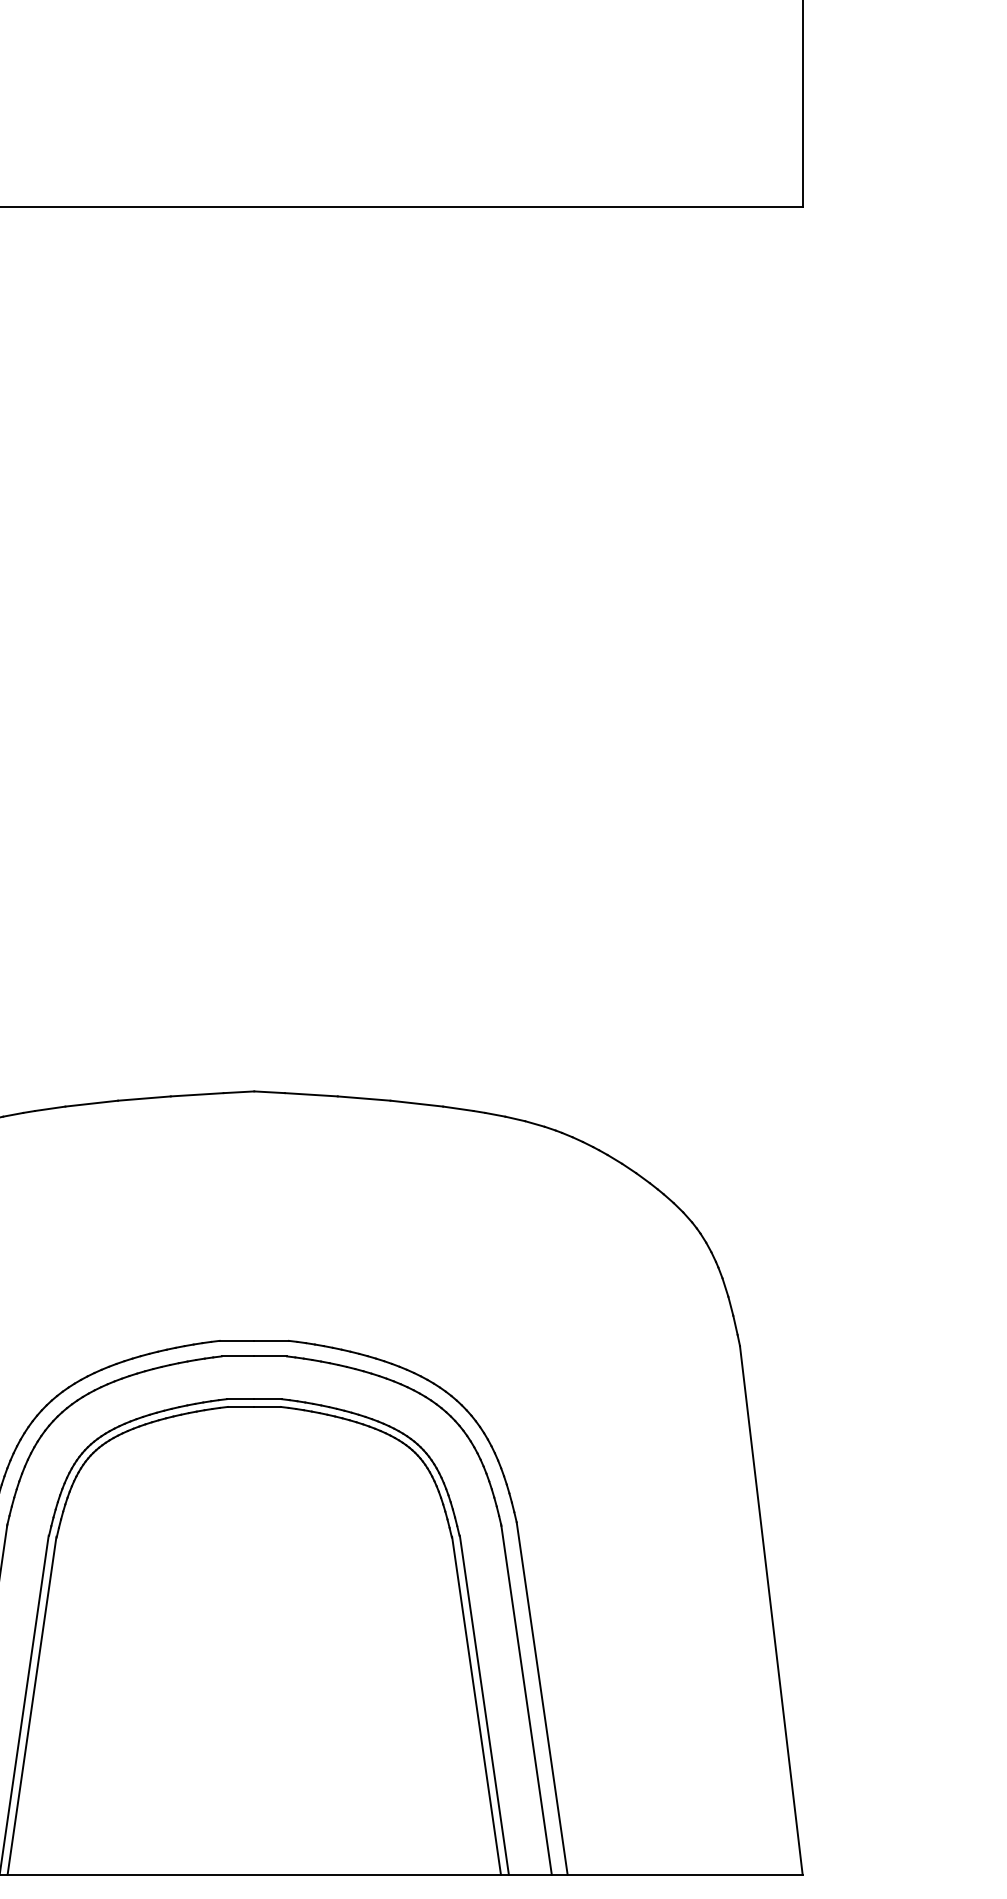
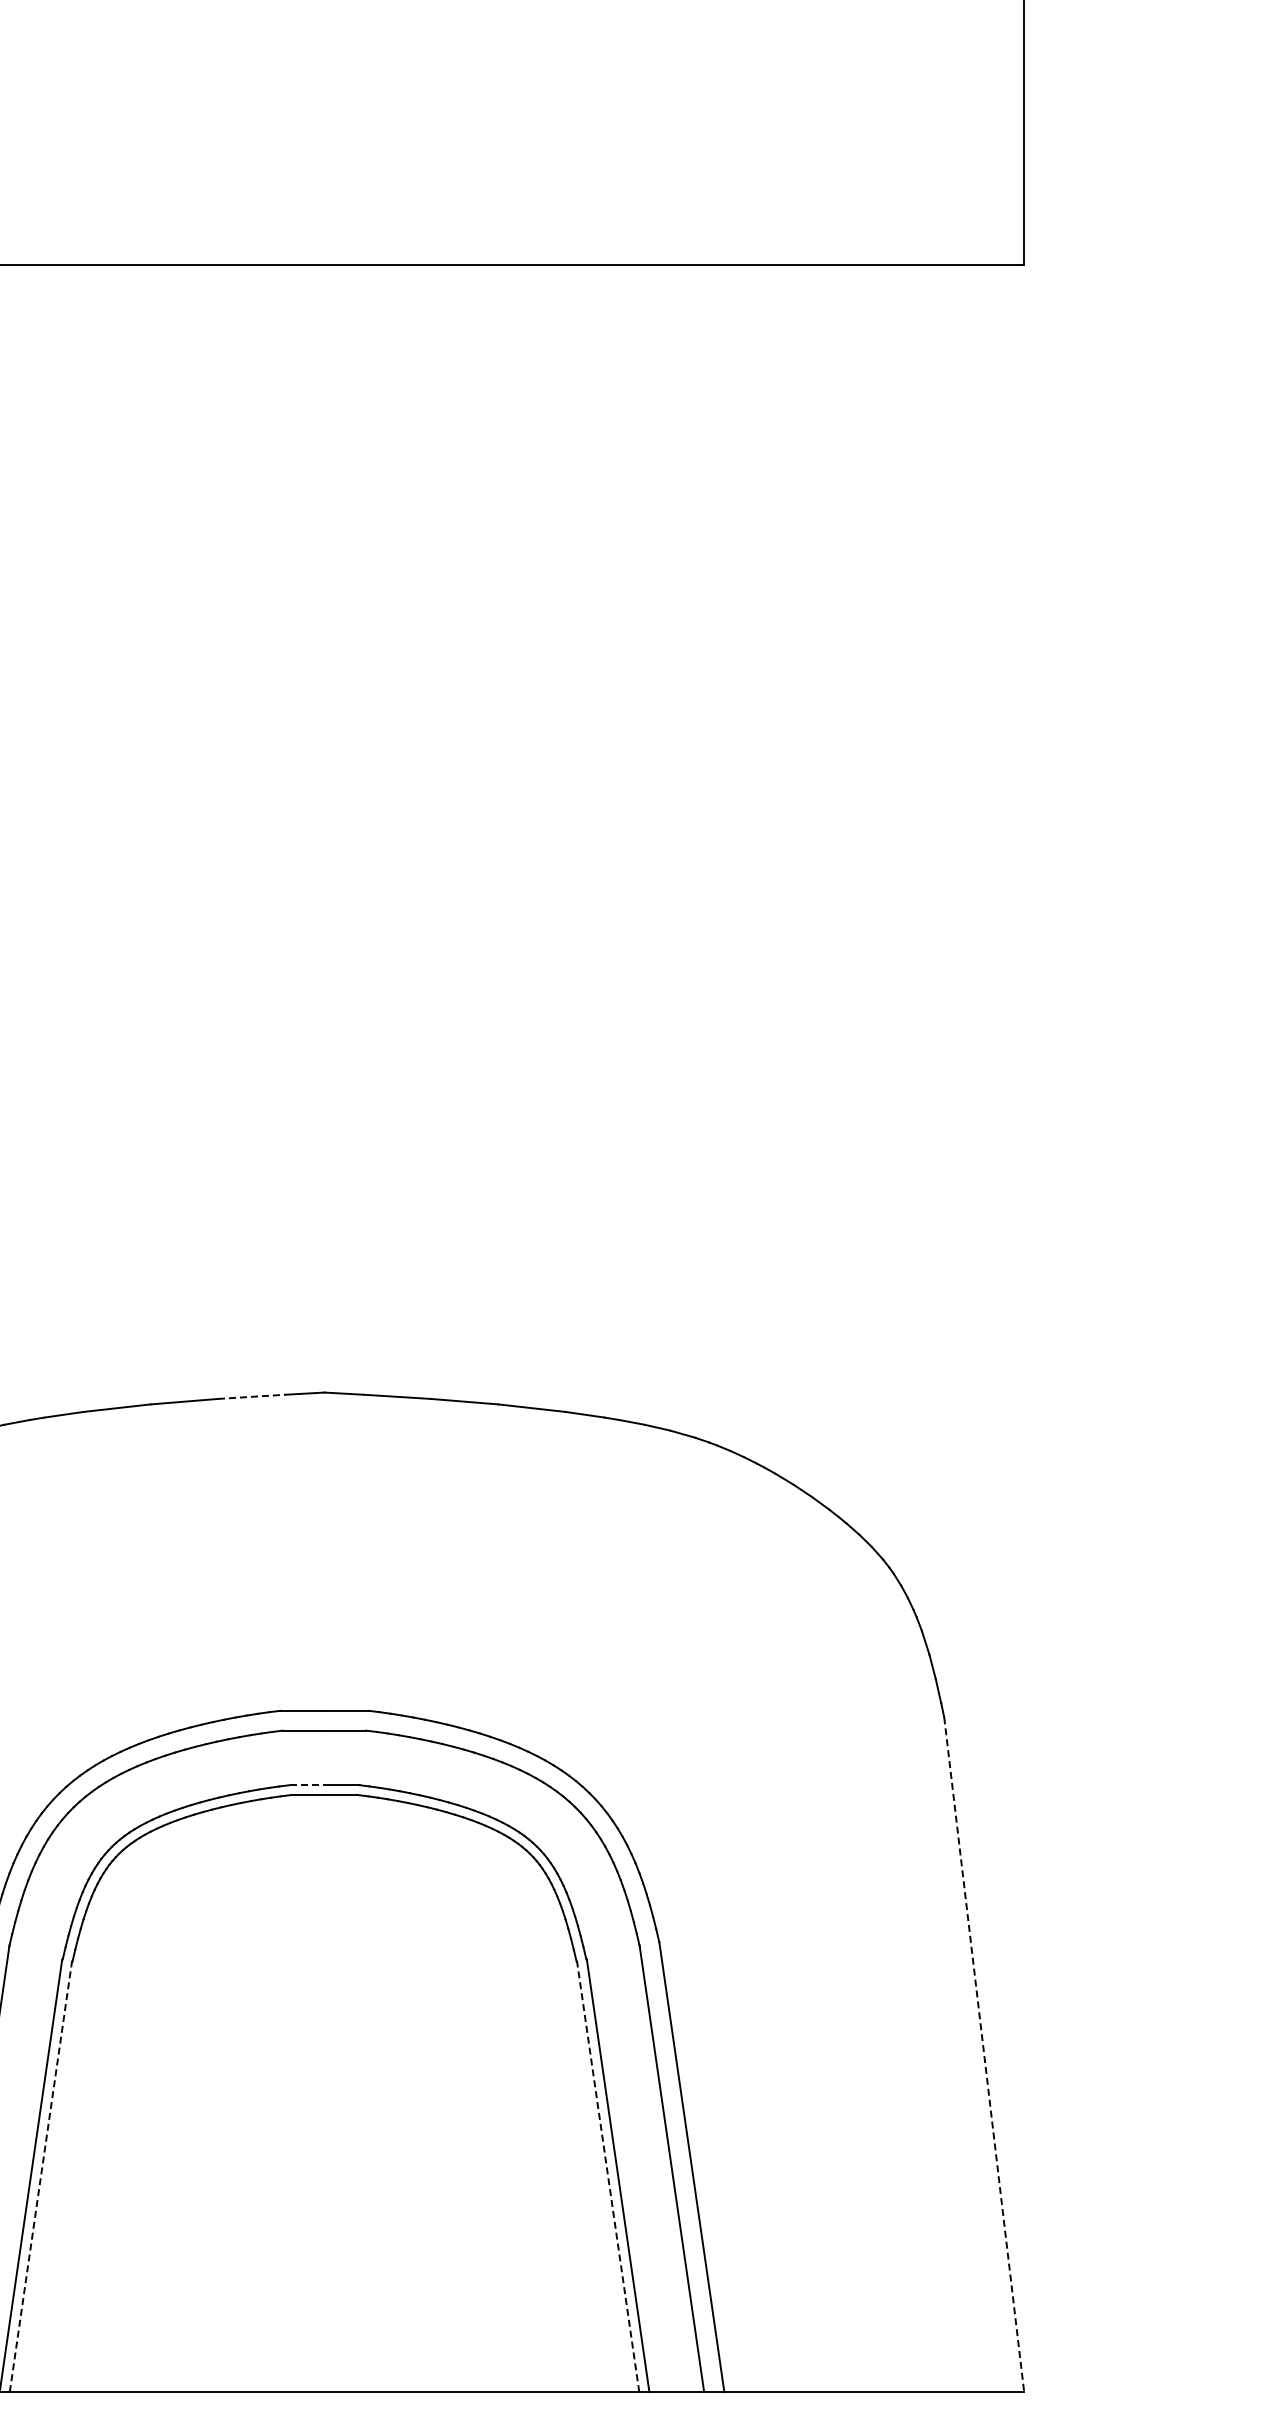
line: (197, 1094) -> (251, 1396), solid -> dashed
line: (240, 1399) -> (307, 1785), solid -> dashed
line: (771, 1610) -> (984, 2054), solid -> dashed
line: (31, 1705) -> (40, 2176), solid -> dashed
line: (476, 1705) -> (608, 2176), solid -> dashed

